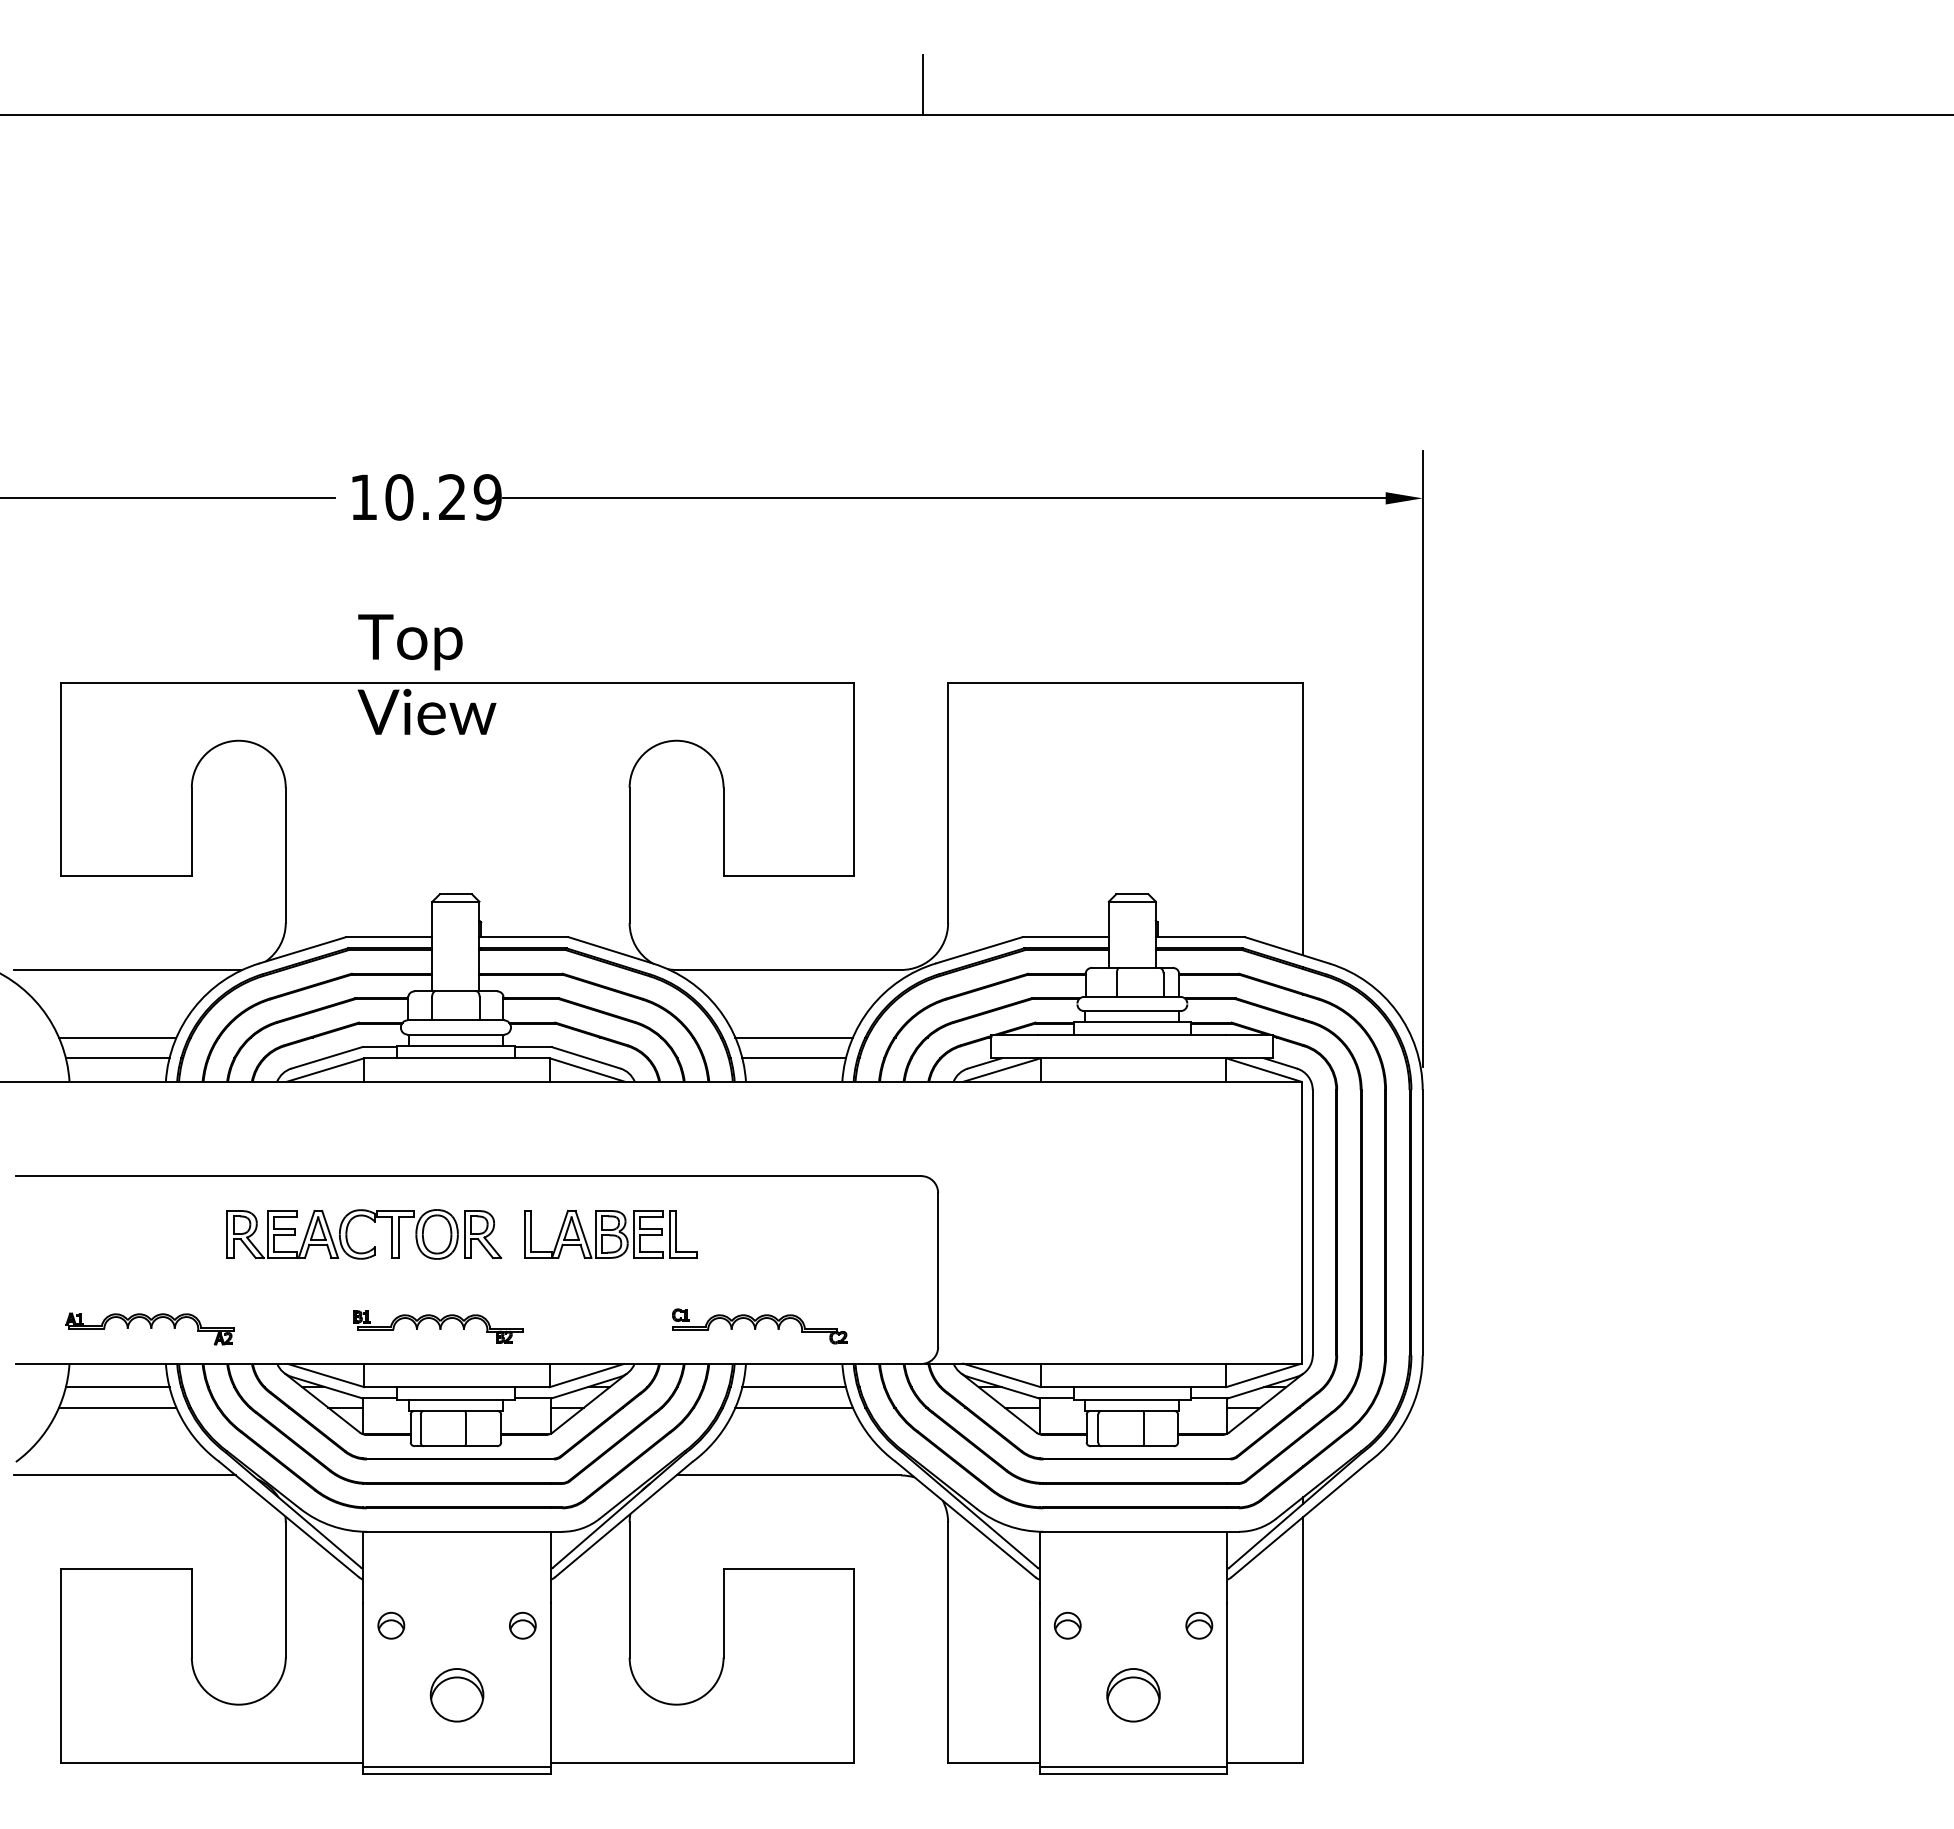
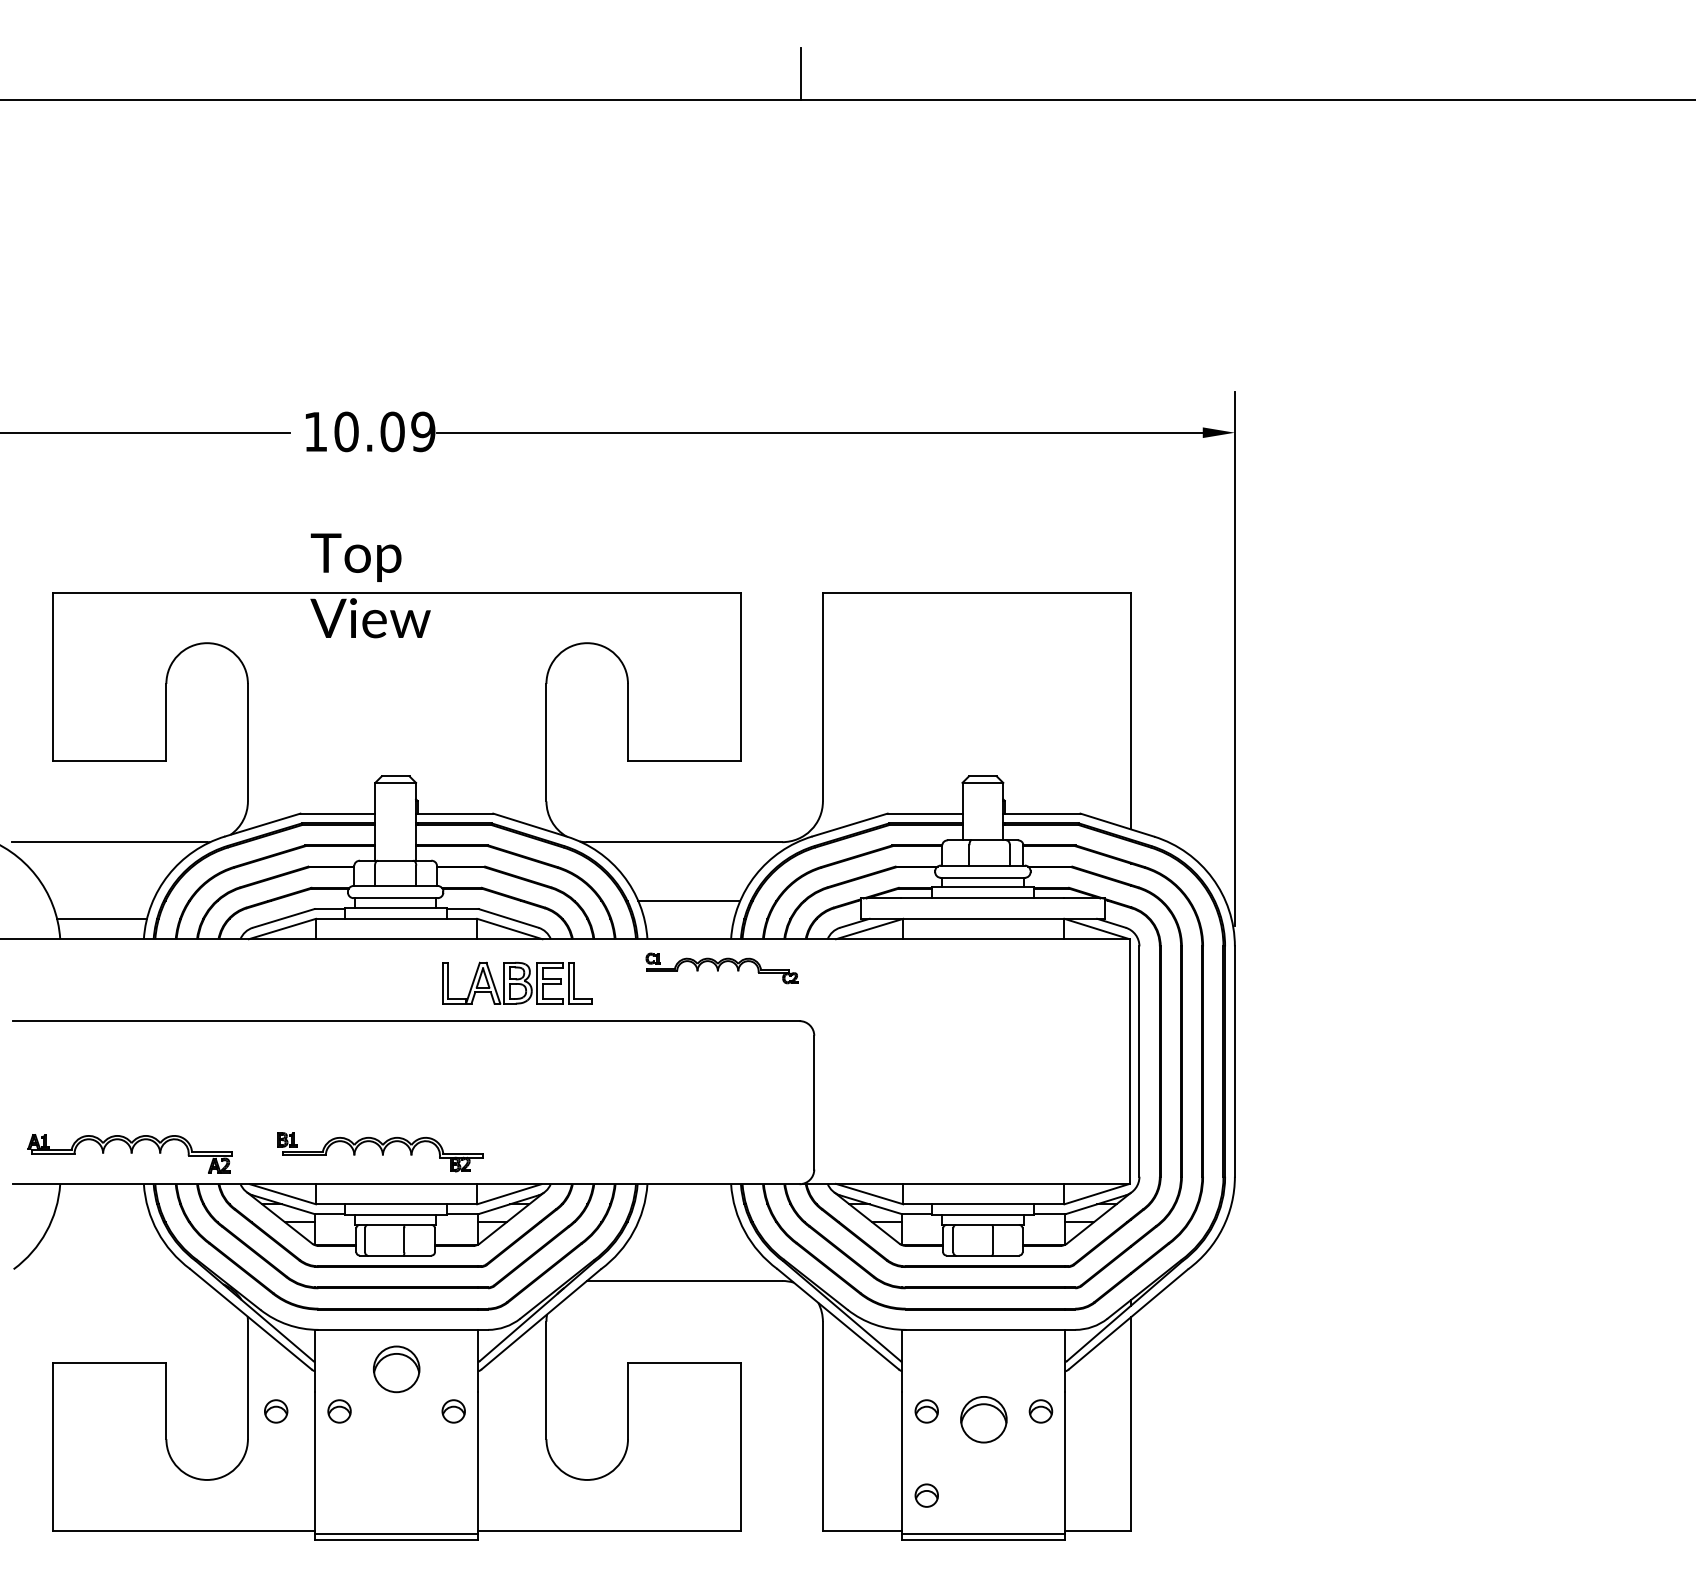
text: (452, 497) -> (392, 432), 10.29 -> 10.09
line: (117, 1037) -> (101, 900), removed
line: (793, 1058) -> (688, 919), removed
part: (374, 1222) -> (324, 1061), removed
part: (610, 1234) -> (516, 983), moved
part: (438, 1326) -> (380, 1151), size x1.4
part: (759, 1326) -> (721, 968), moved
part: (149, 1328) -> (129, 1153), size x1.4
line: (117, 1387) -> (101, 1204), removed
line: (793, 1387) -> (688, 1204), removed
line: (117, 1407) -> (101, 1221), removed
line: (793, 1407) -> (688, 1221), removed
line: (124, 1475) -> (107, 1281), removed
part: (318, 1625) -> (276, 1411), added
part: (456, 1695) -> (396, 1369), moved
part: (1133, 1695) -> (983, 1419), moved
part: (1067, 1722) -> (926, 1495), added

